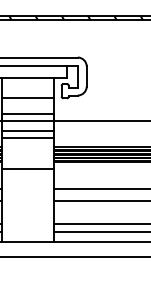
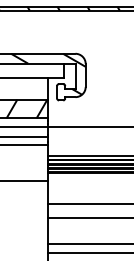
hatch: (53, 75) -> (47, 74), added
hatch: (35, 105) -> (27, 108), added

